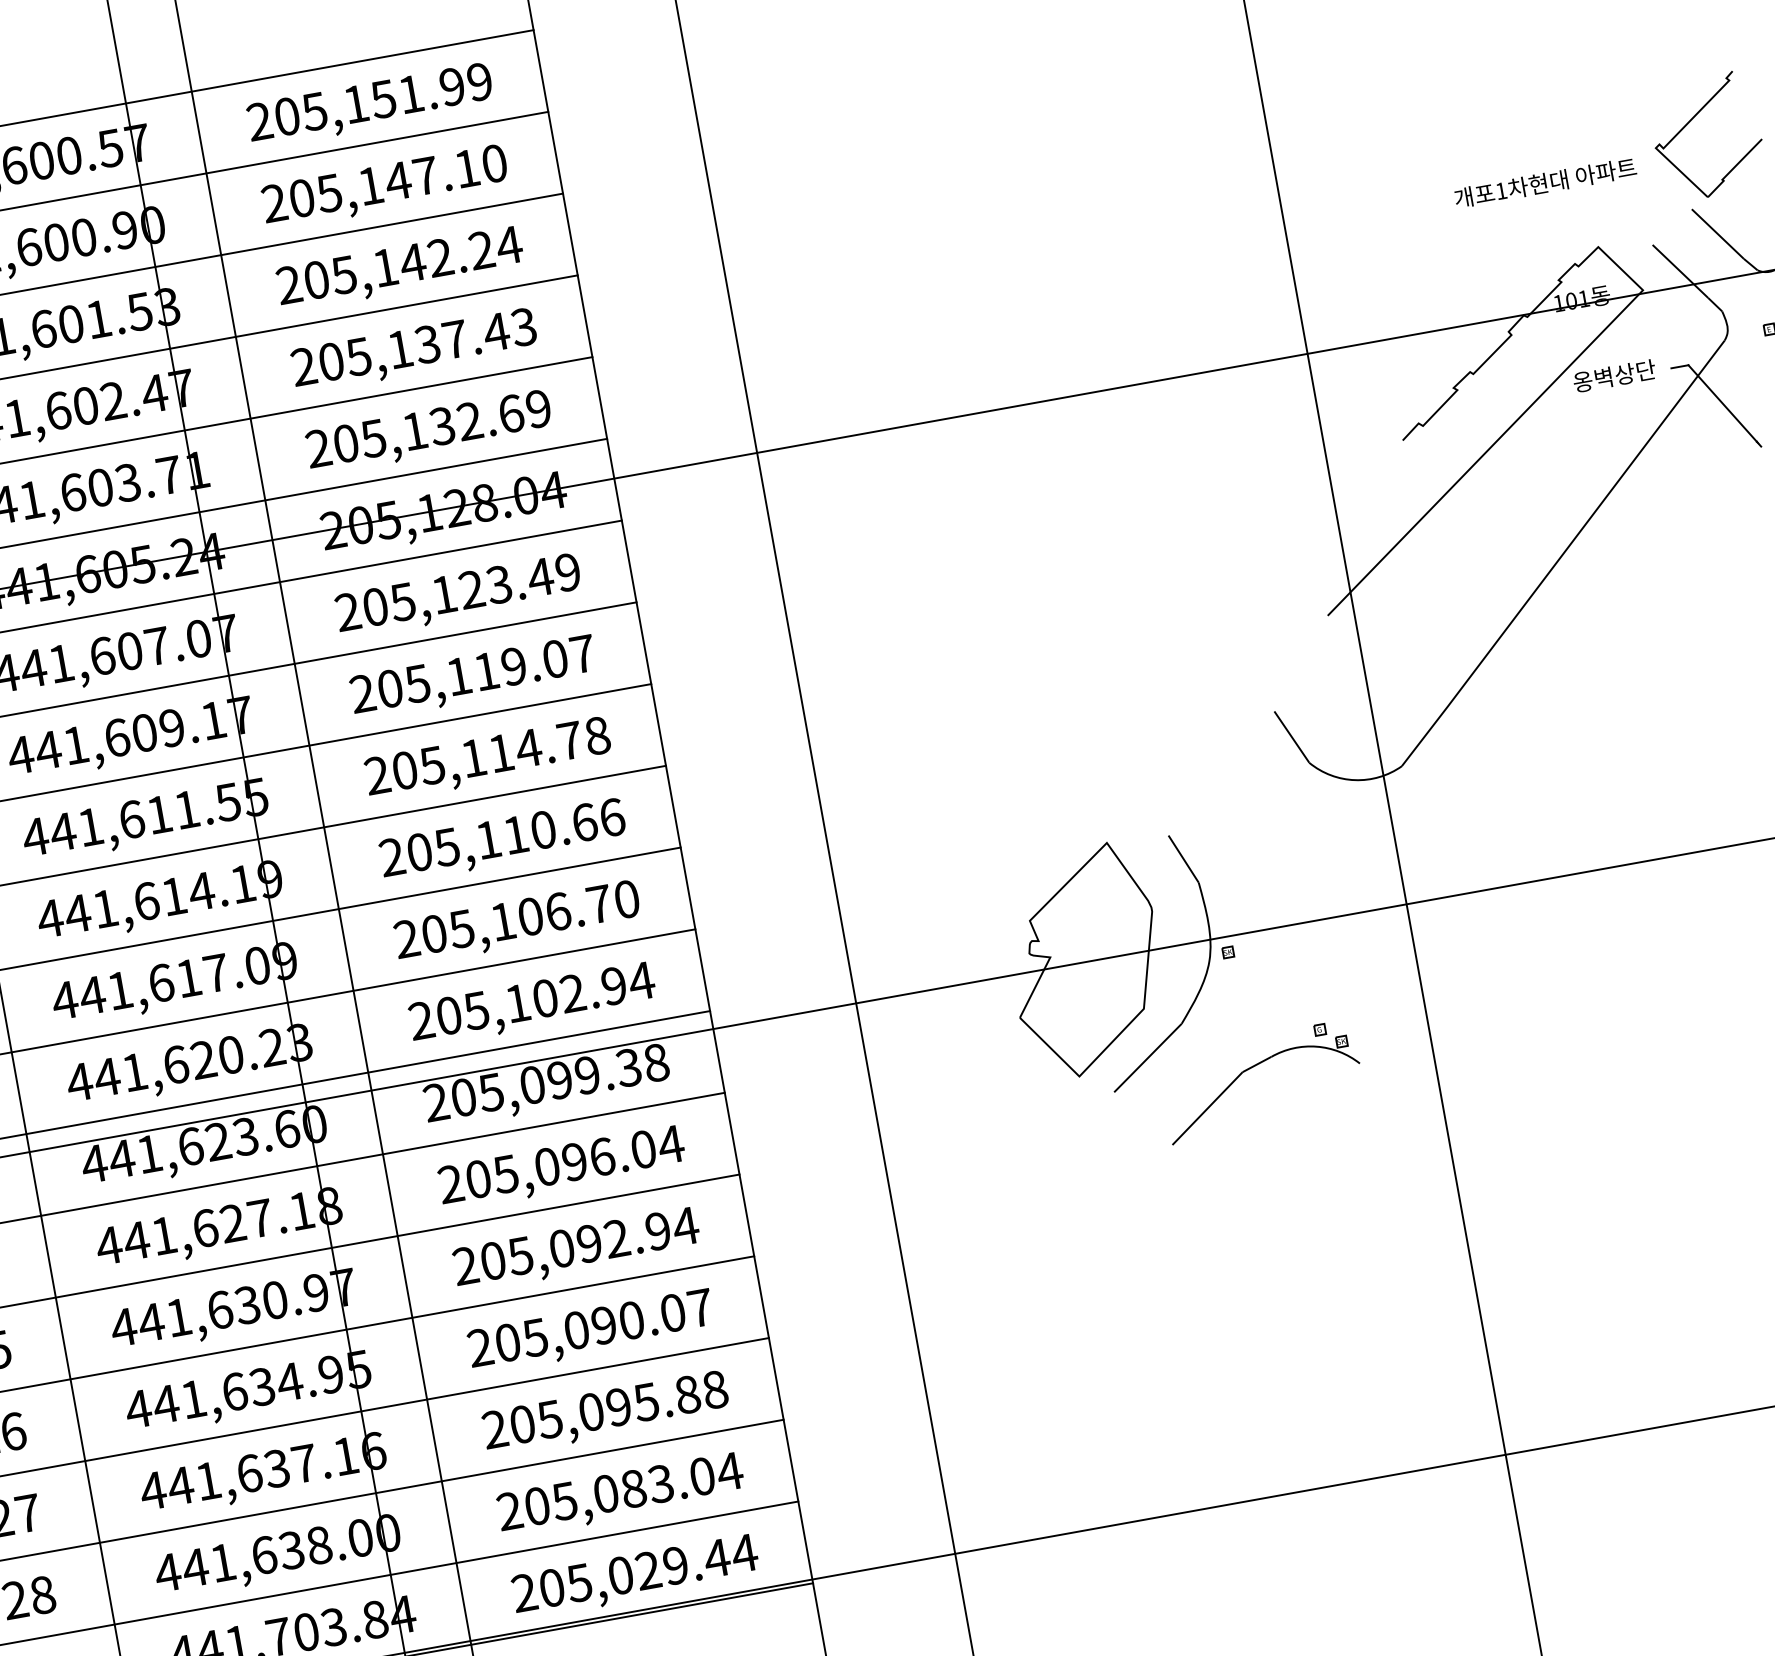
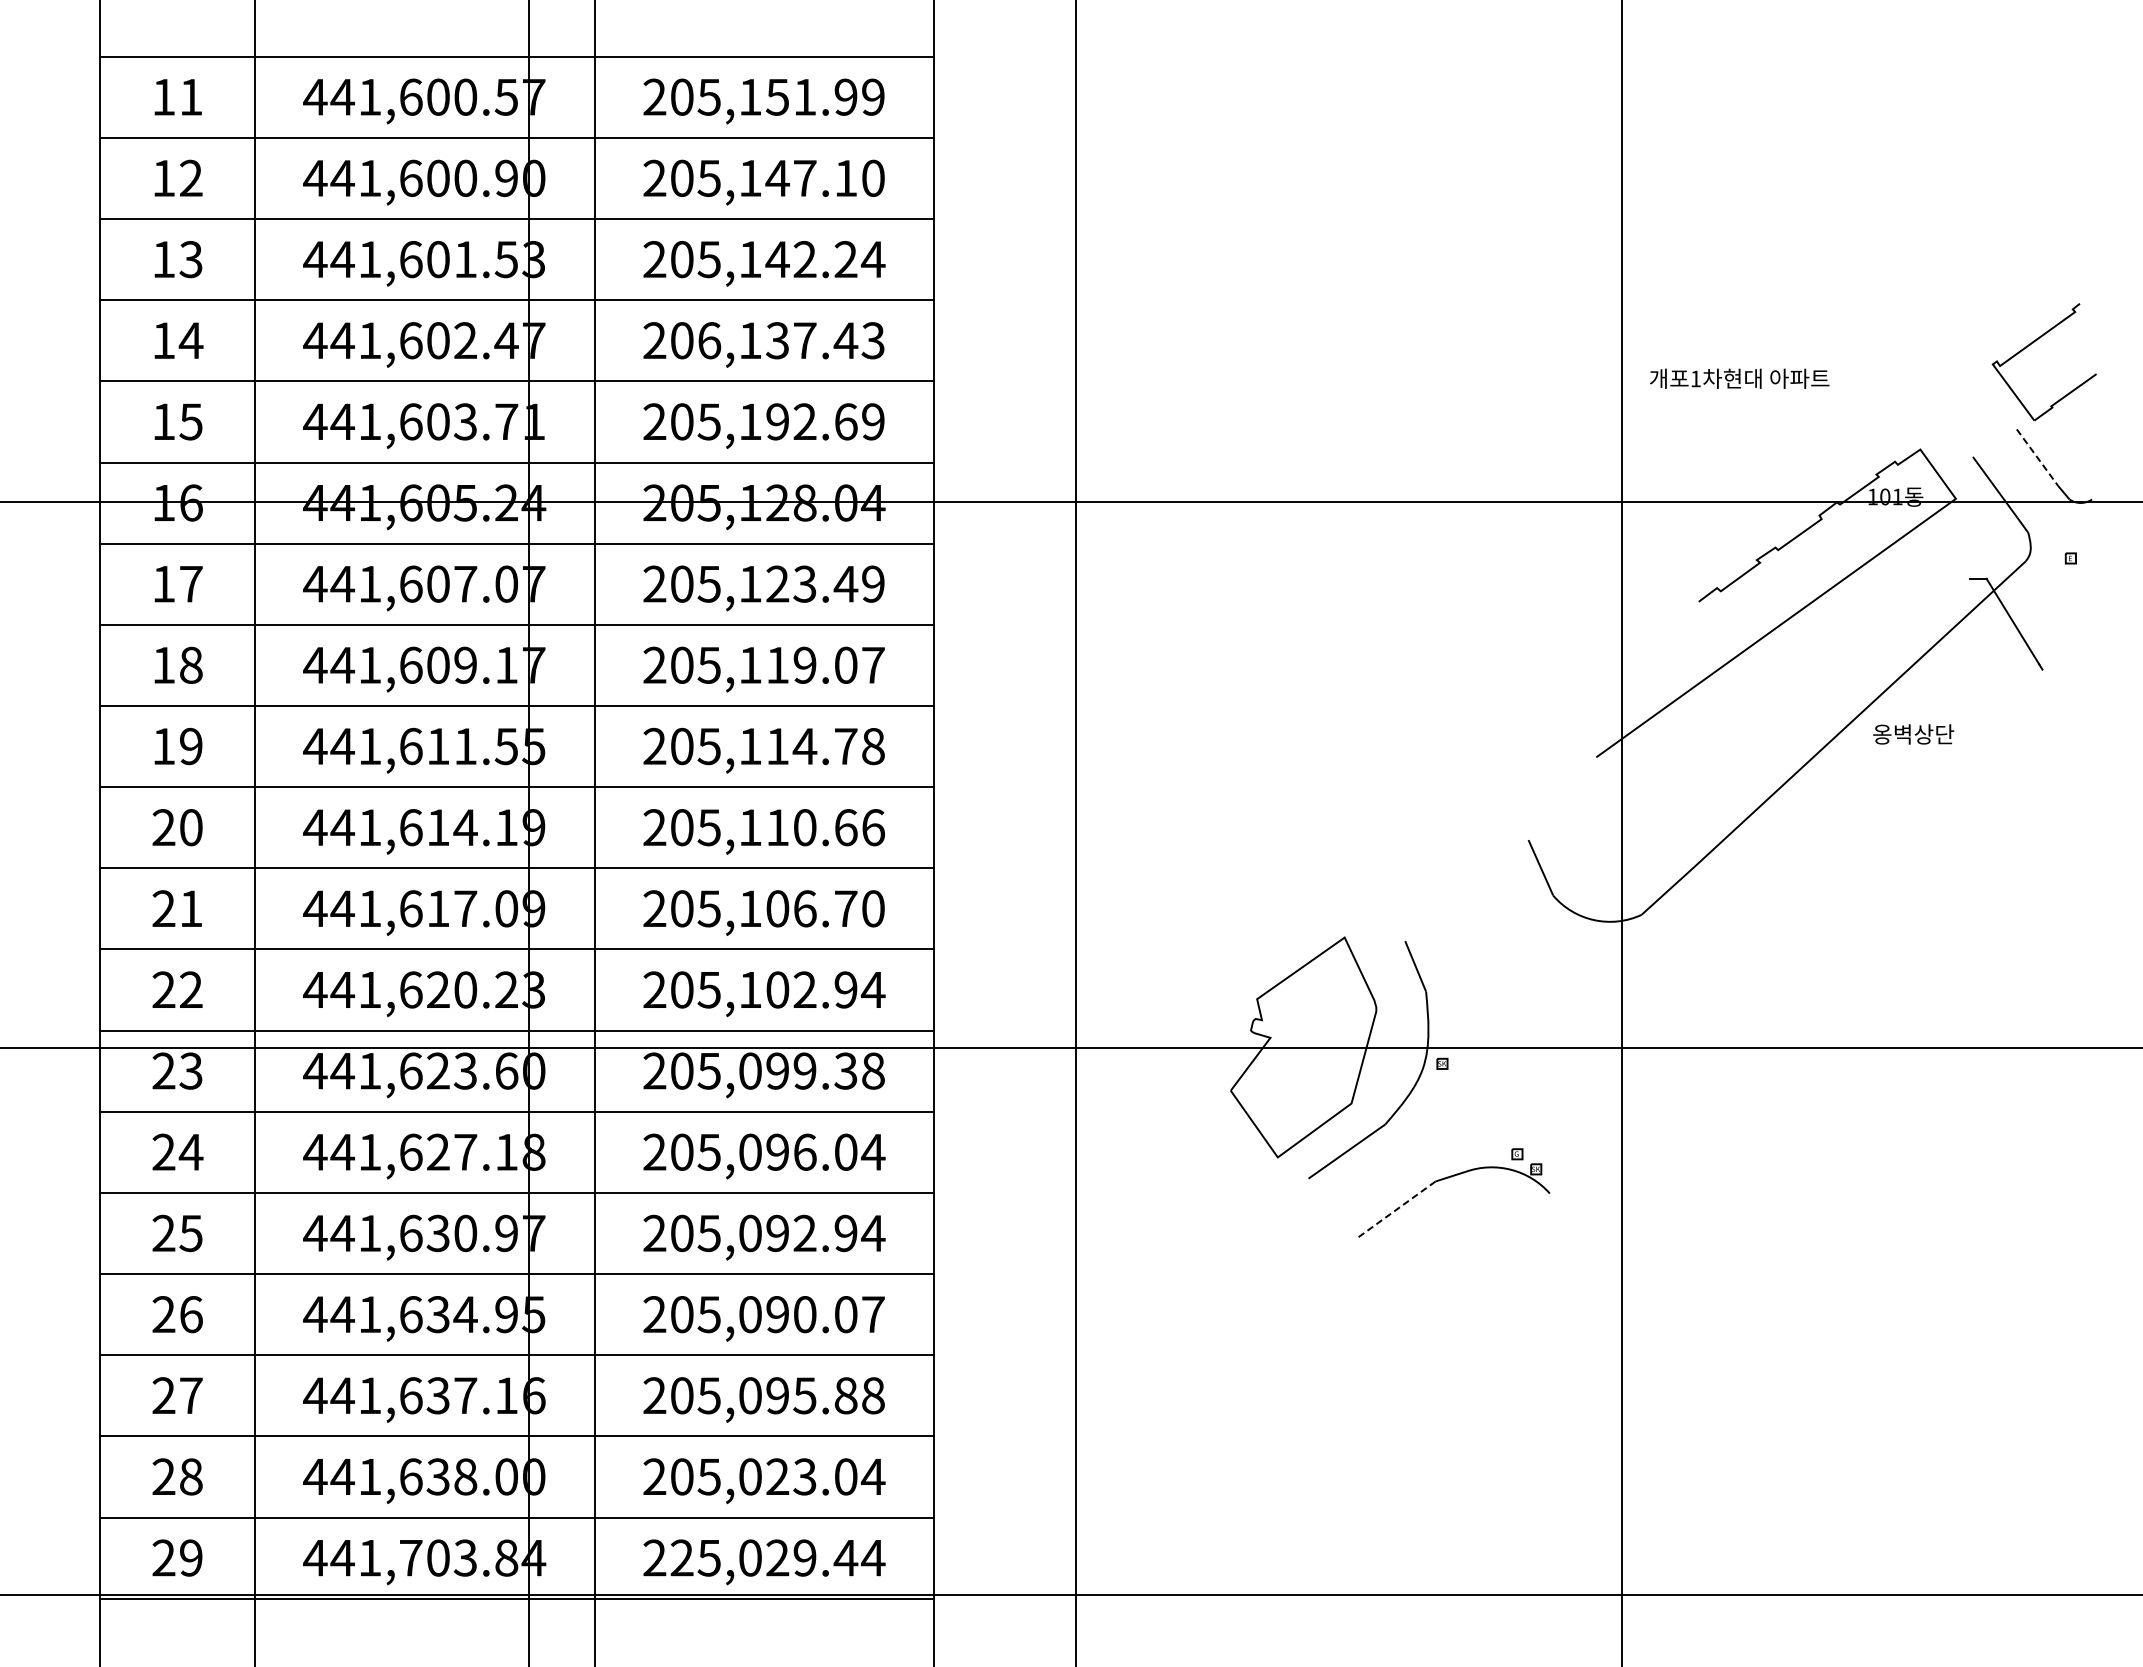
text: (1545, 182) -> (1739, 378), moved
line: (1717, 234) -> (2037, 458), solid -> dashed
text: (358, 356) -> (709, 340), 205,137.43 -> 206,137.43
text: (1614, 376) -> (1913, 734), moved
text: (442, 425) -> (777, 421), 205,132.69 -> 205,192.69
line: (1207, 1108) -> (1395, 1210), solid -> dashed
text: (633, 1488) -> (777, 1476), 205,083.04 -> 205,023.04
text: (551, 1587) -> (681, 1557), 205,029.44 -> 225,029.44

